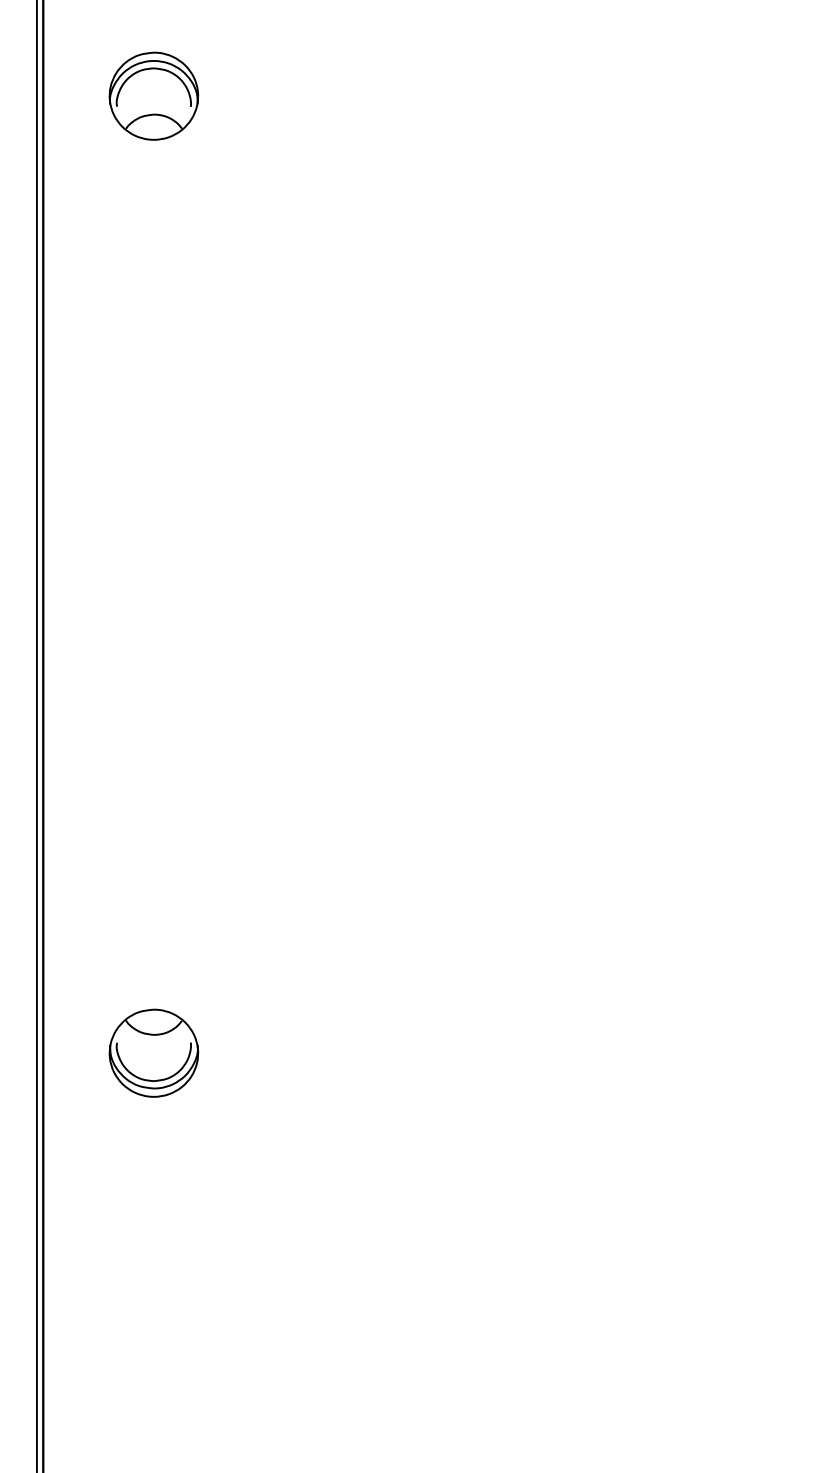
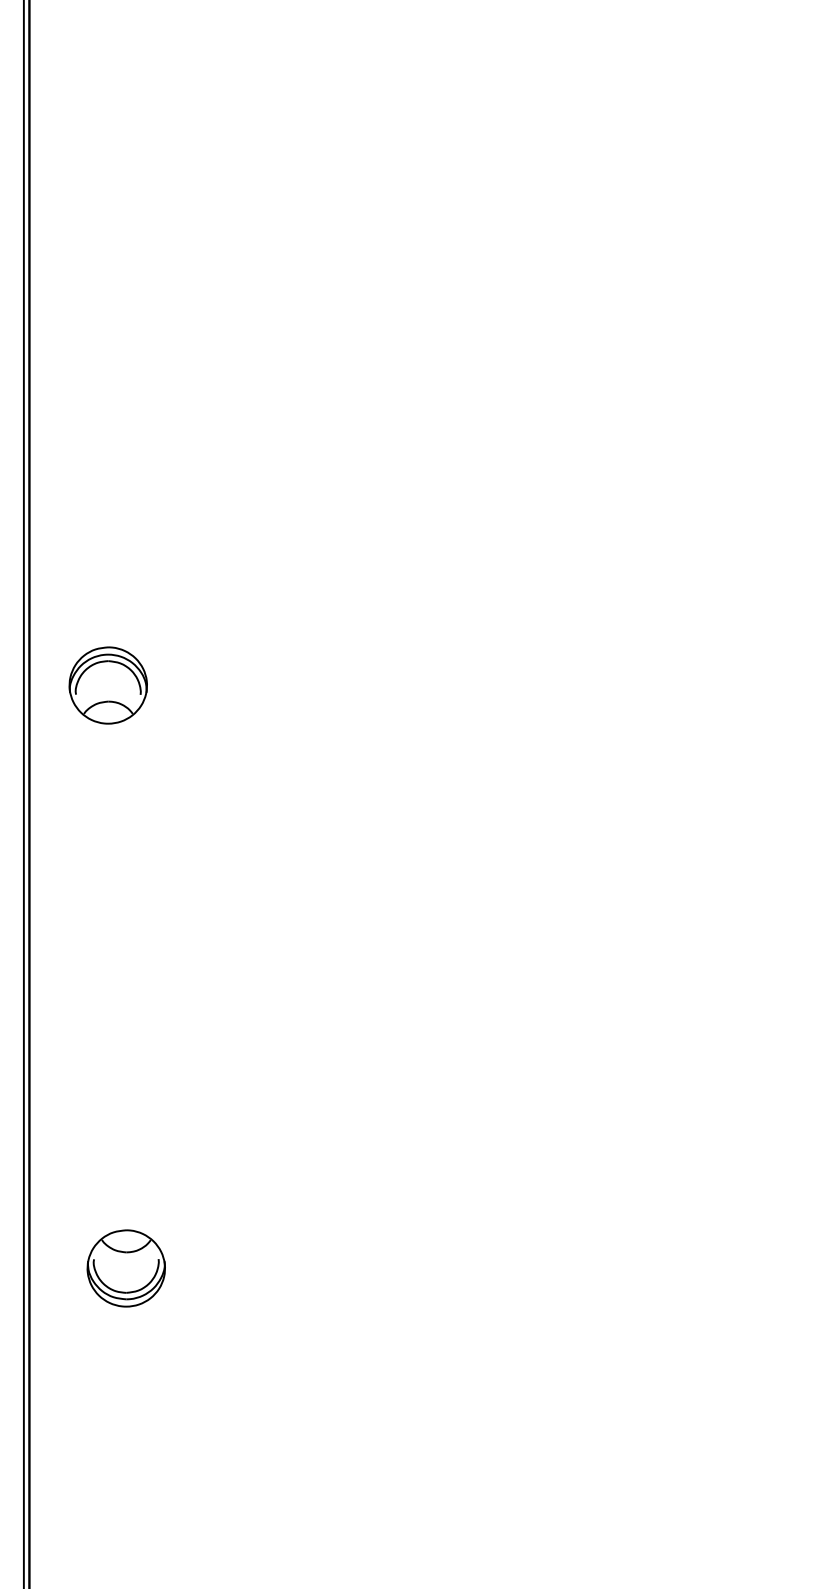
part: (152, 96) -> (107, 685), moved

